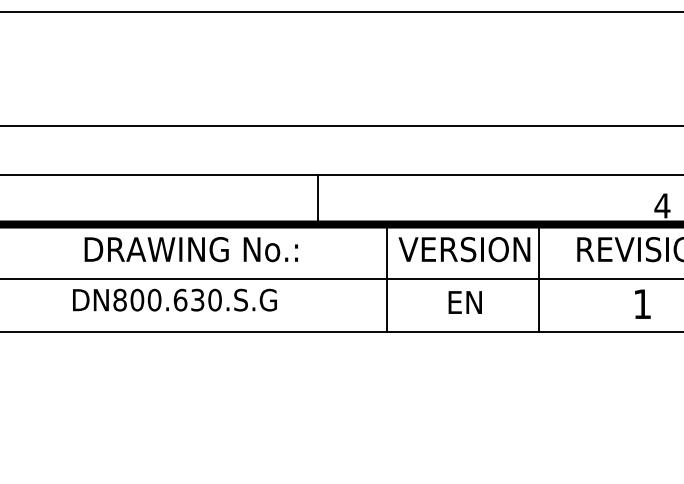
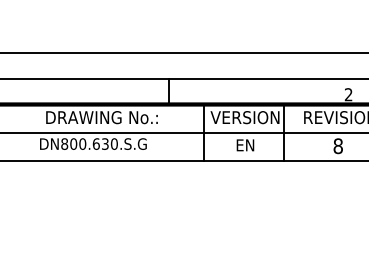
text: (662, 205) -> (348, 94), 4 -> 2
text: (641, 304) -> (337, 146), 1 -> 8

